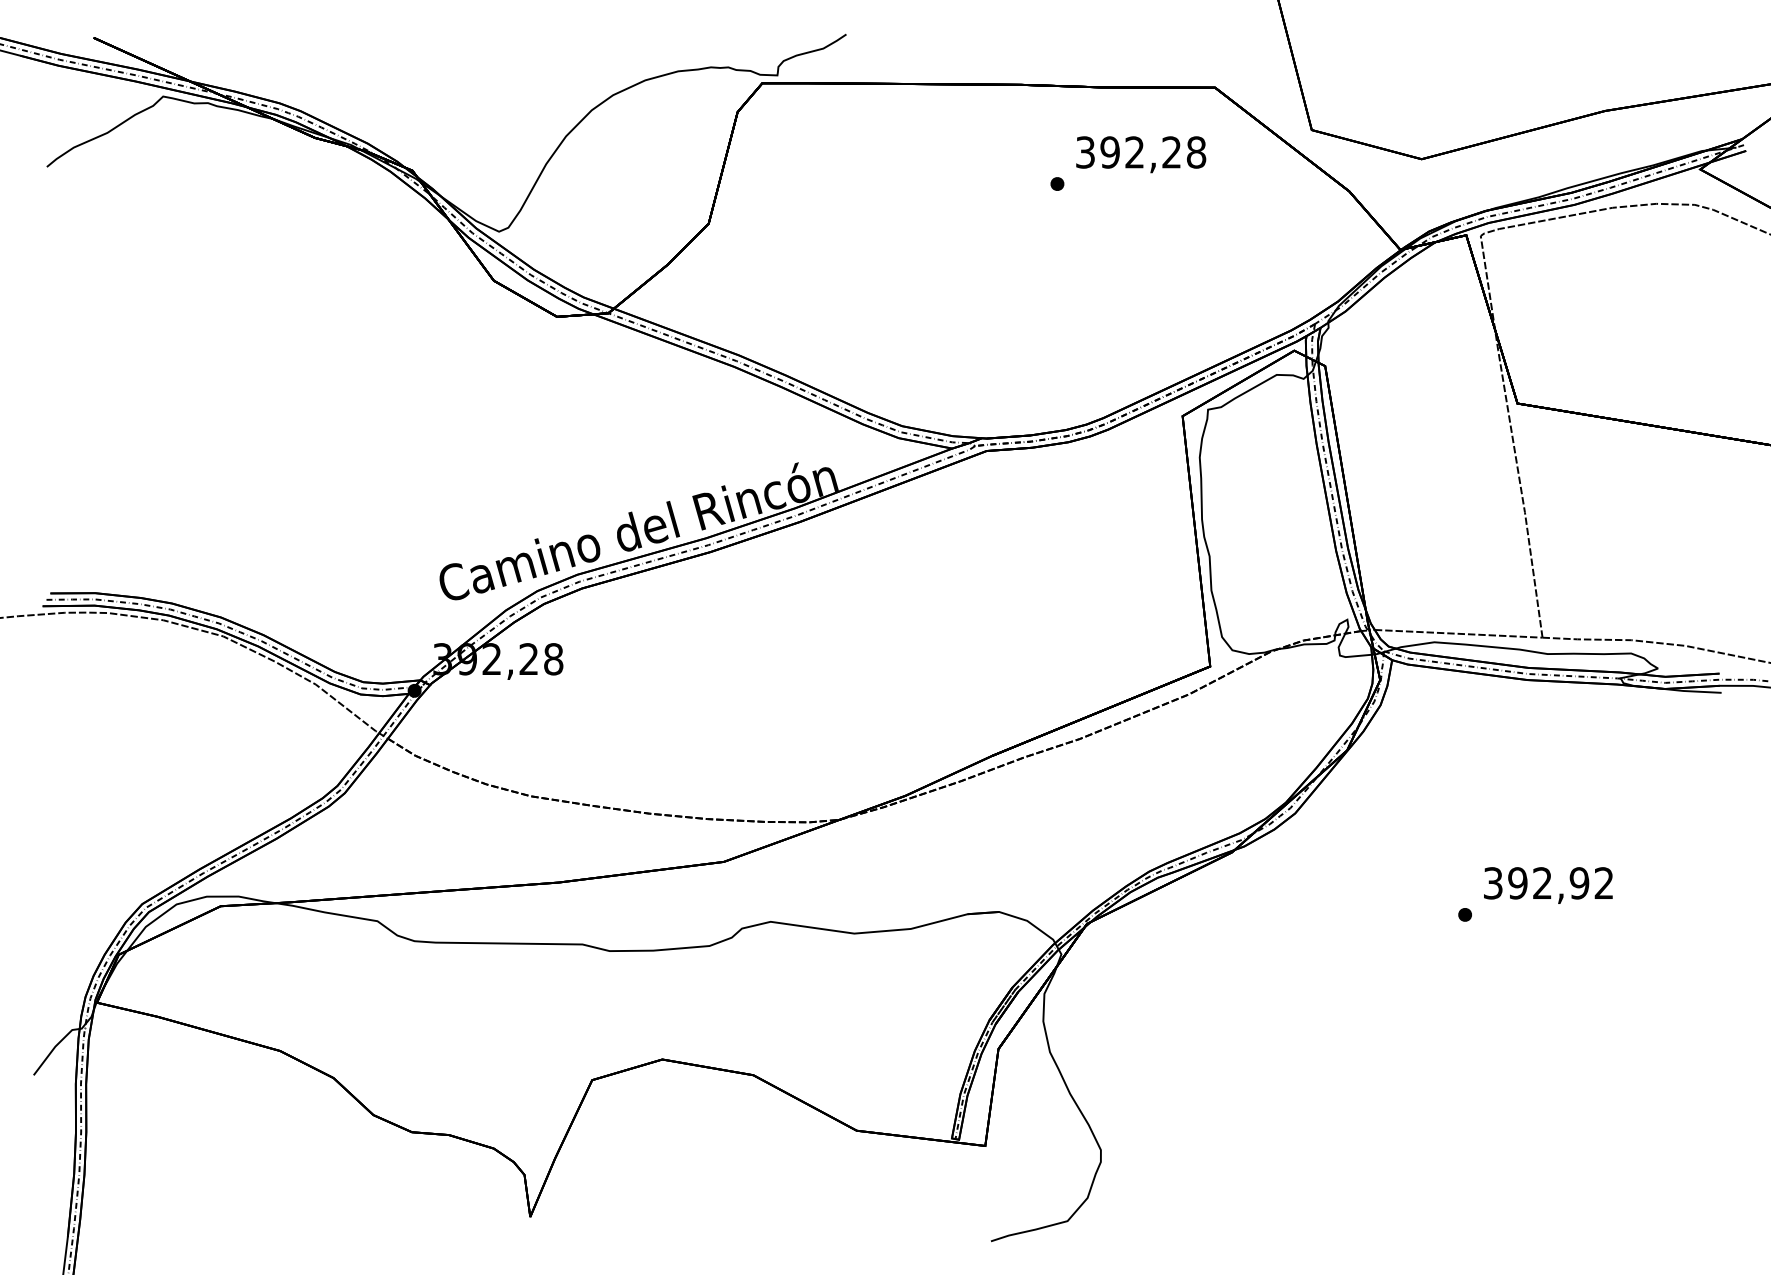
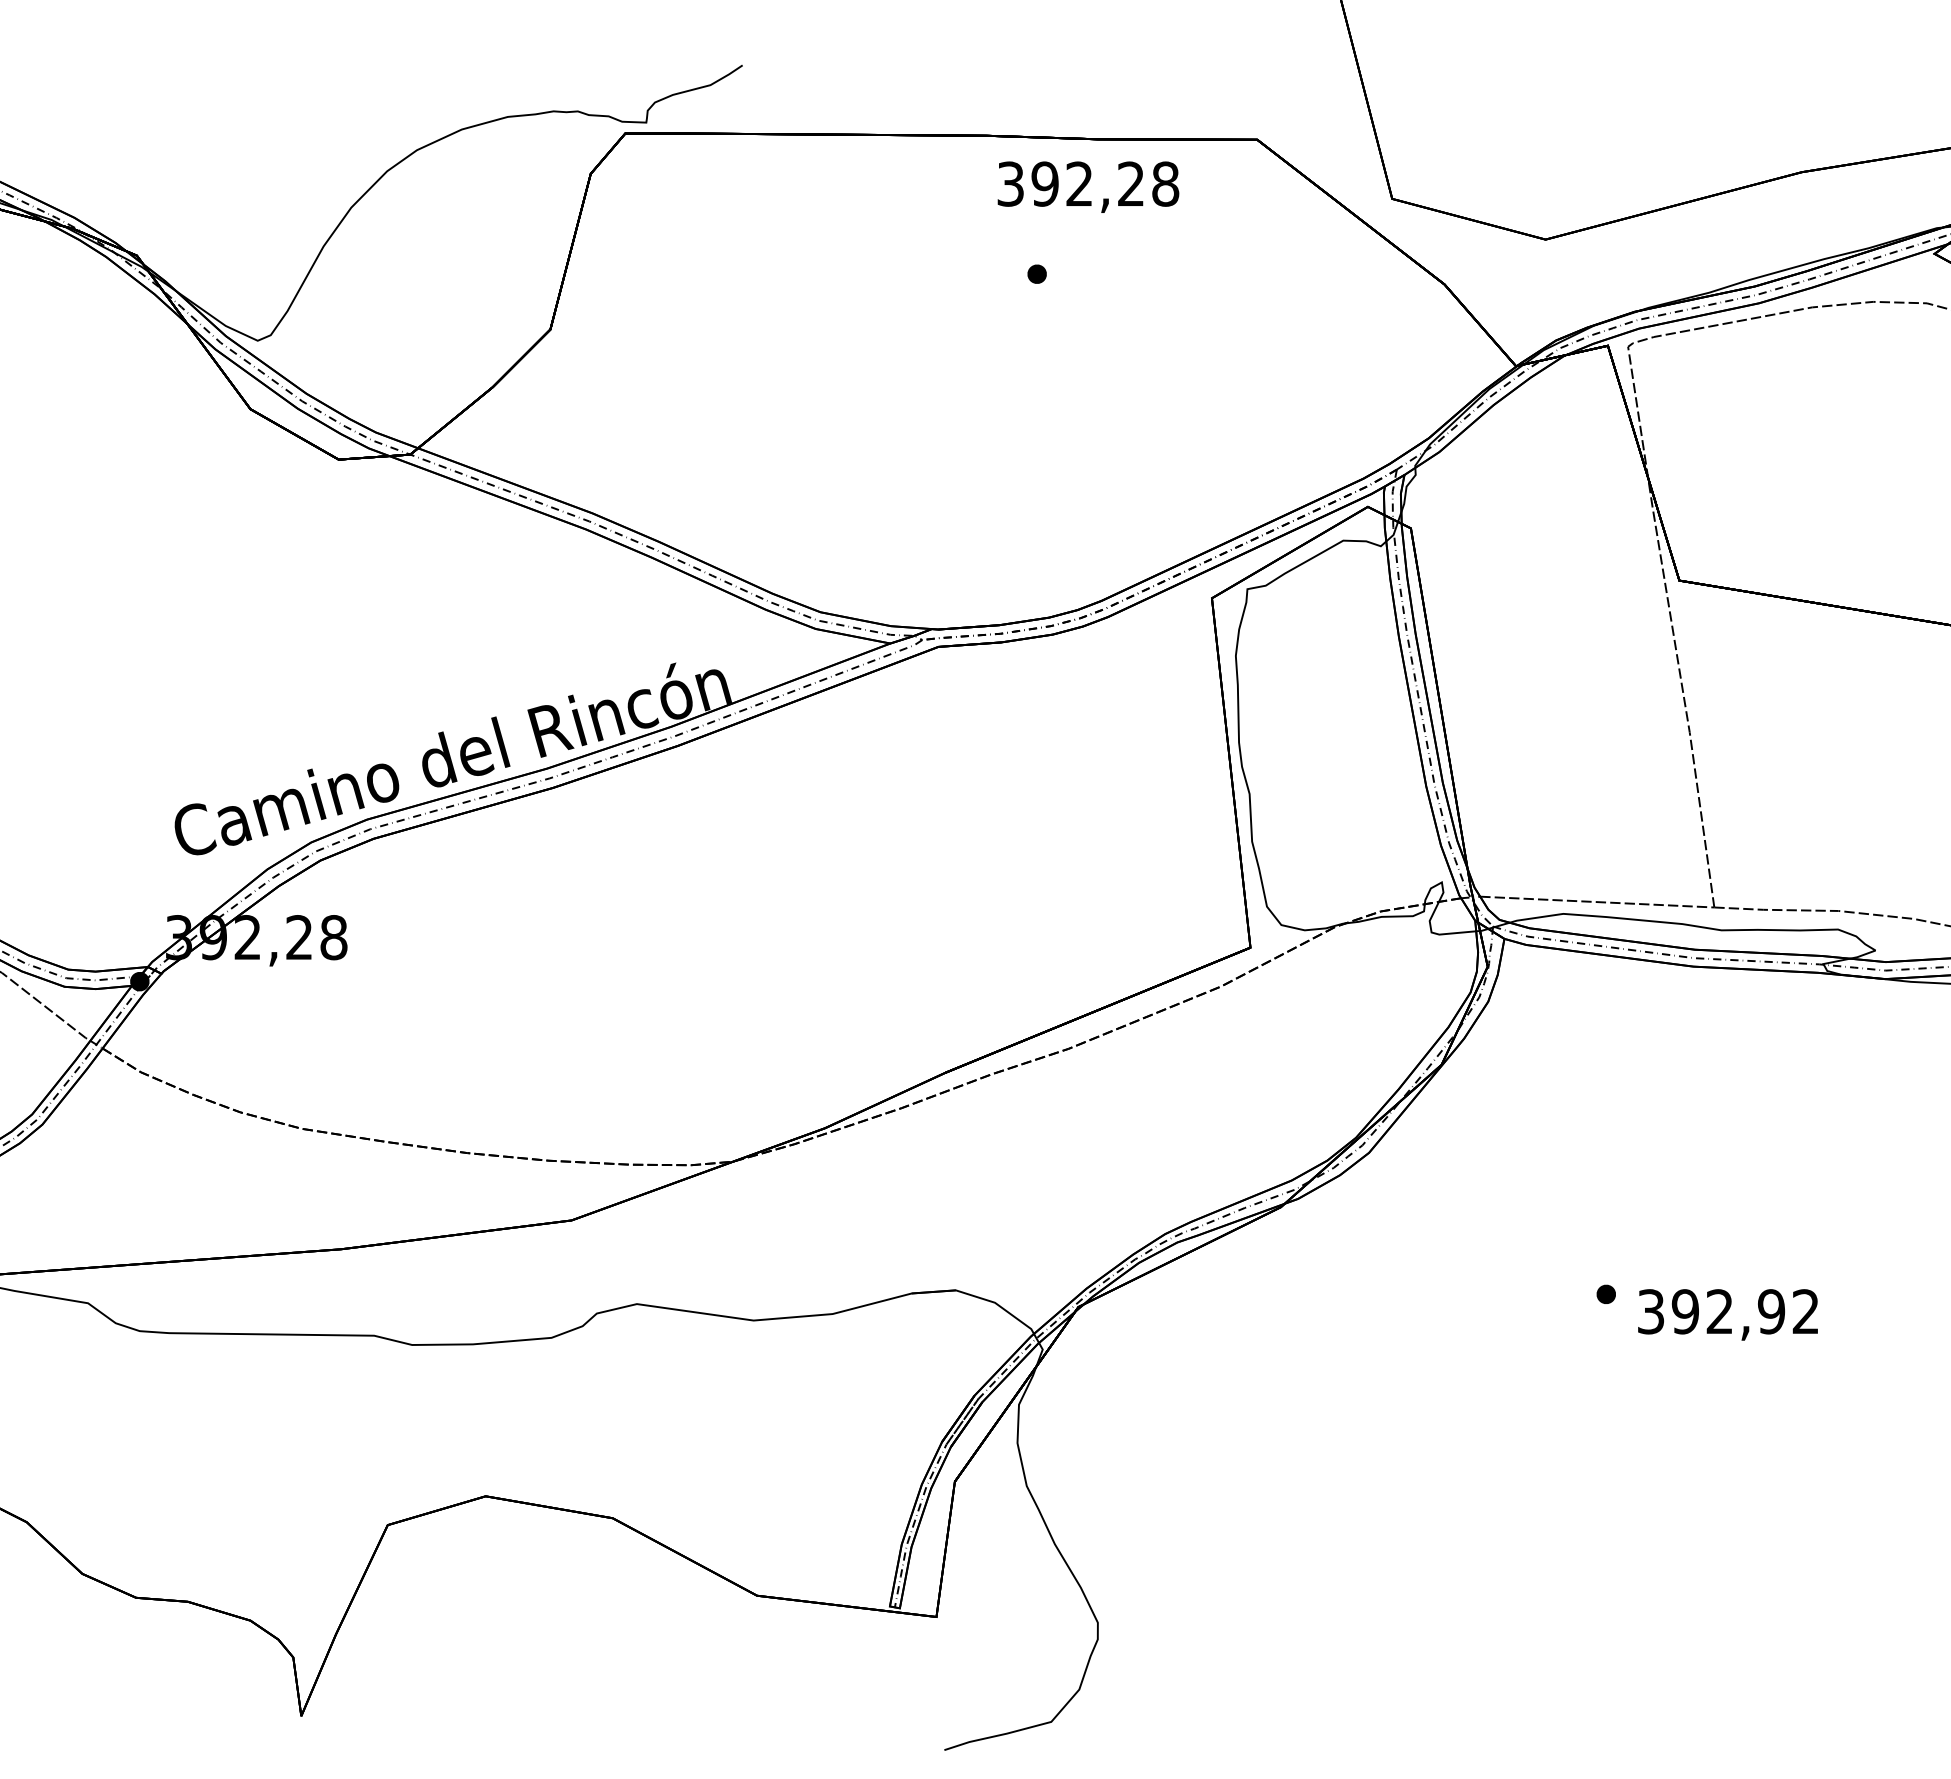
text: (1141, 154) -> (1088, 186), moved
text: (1548, 885) -> (1728, 1314), moved

